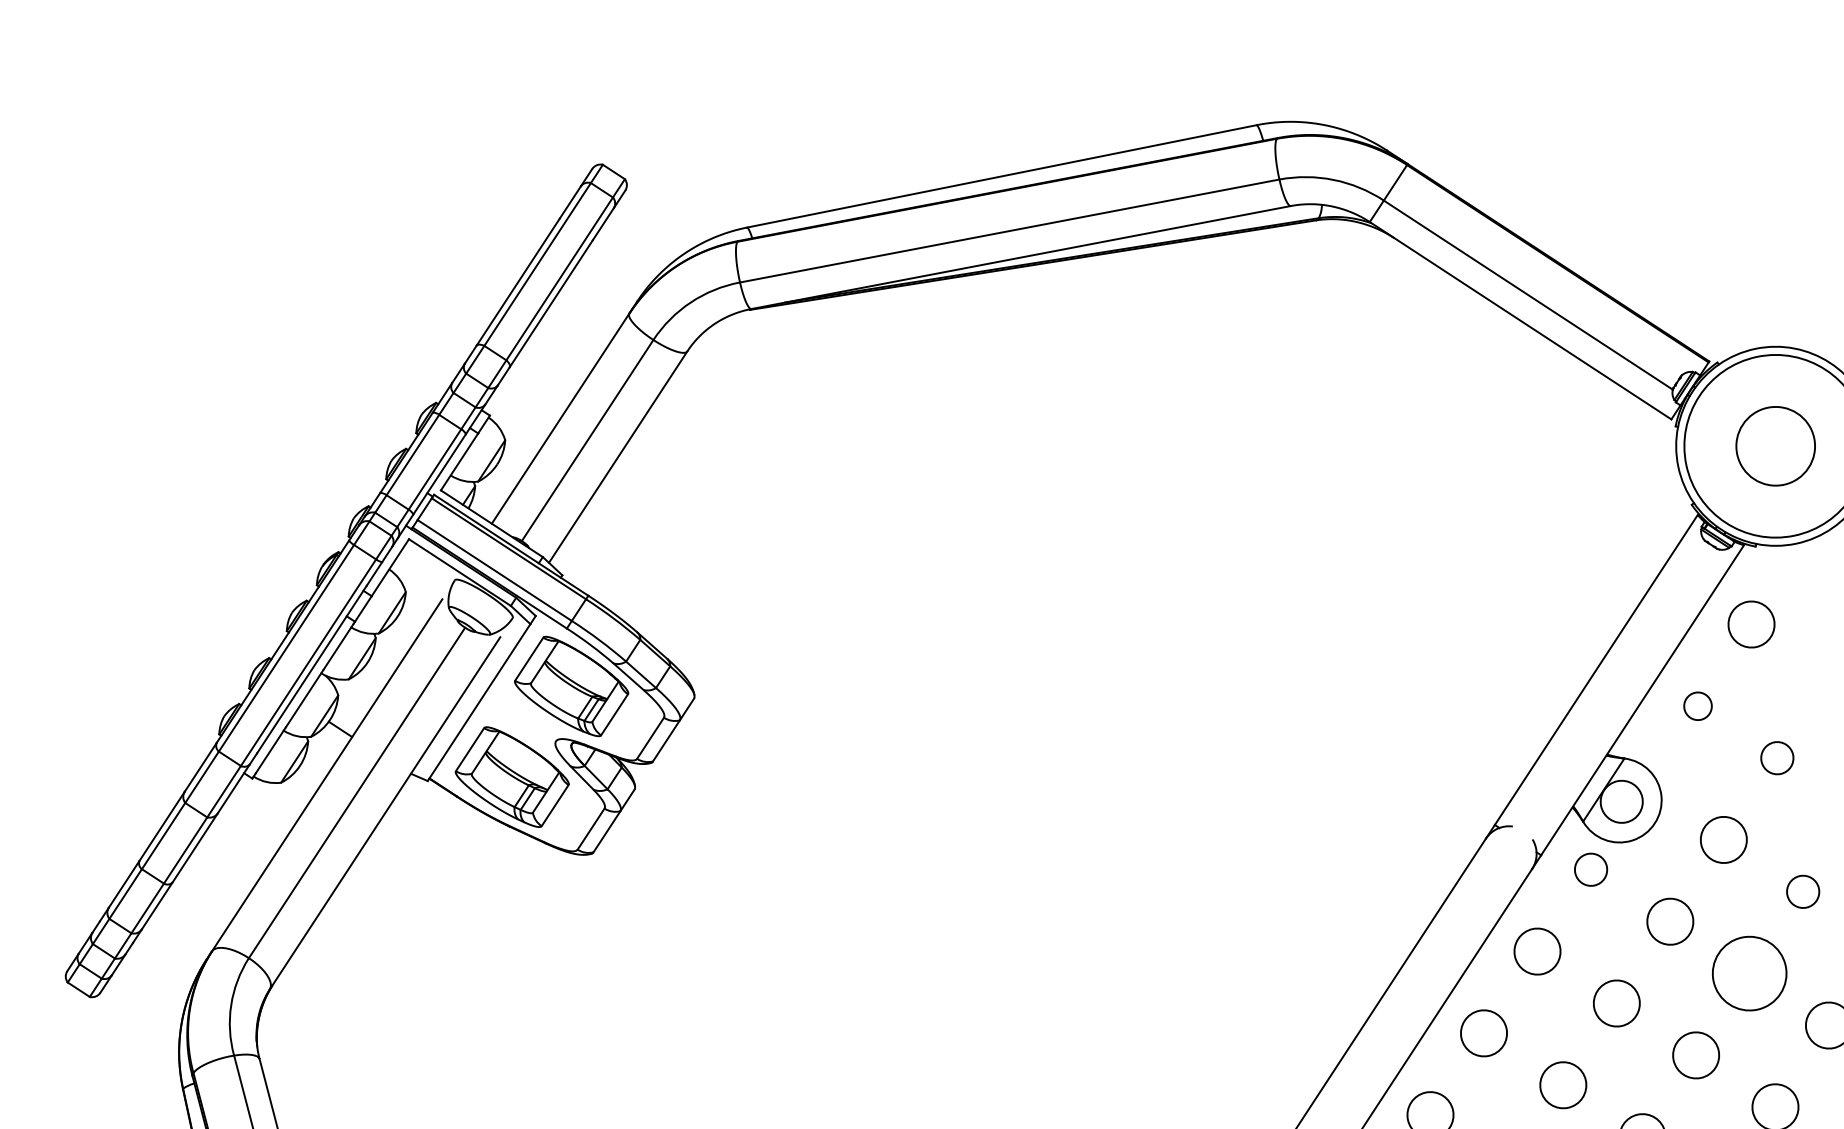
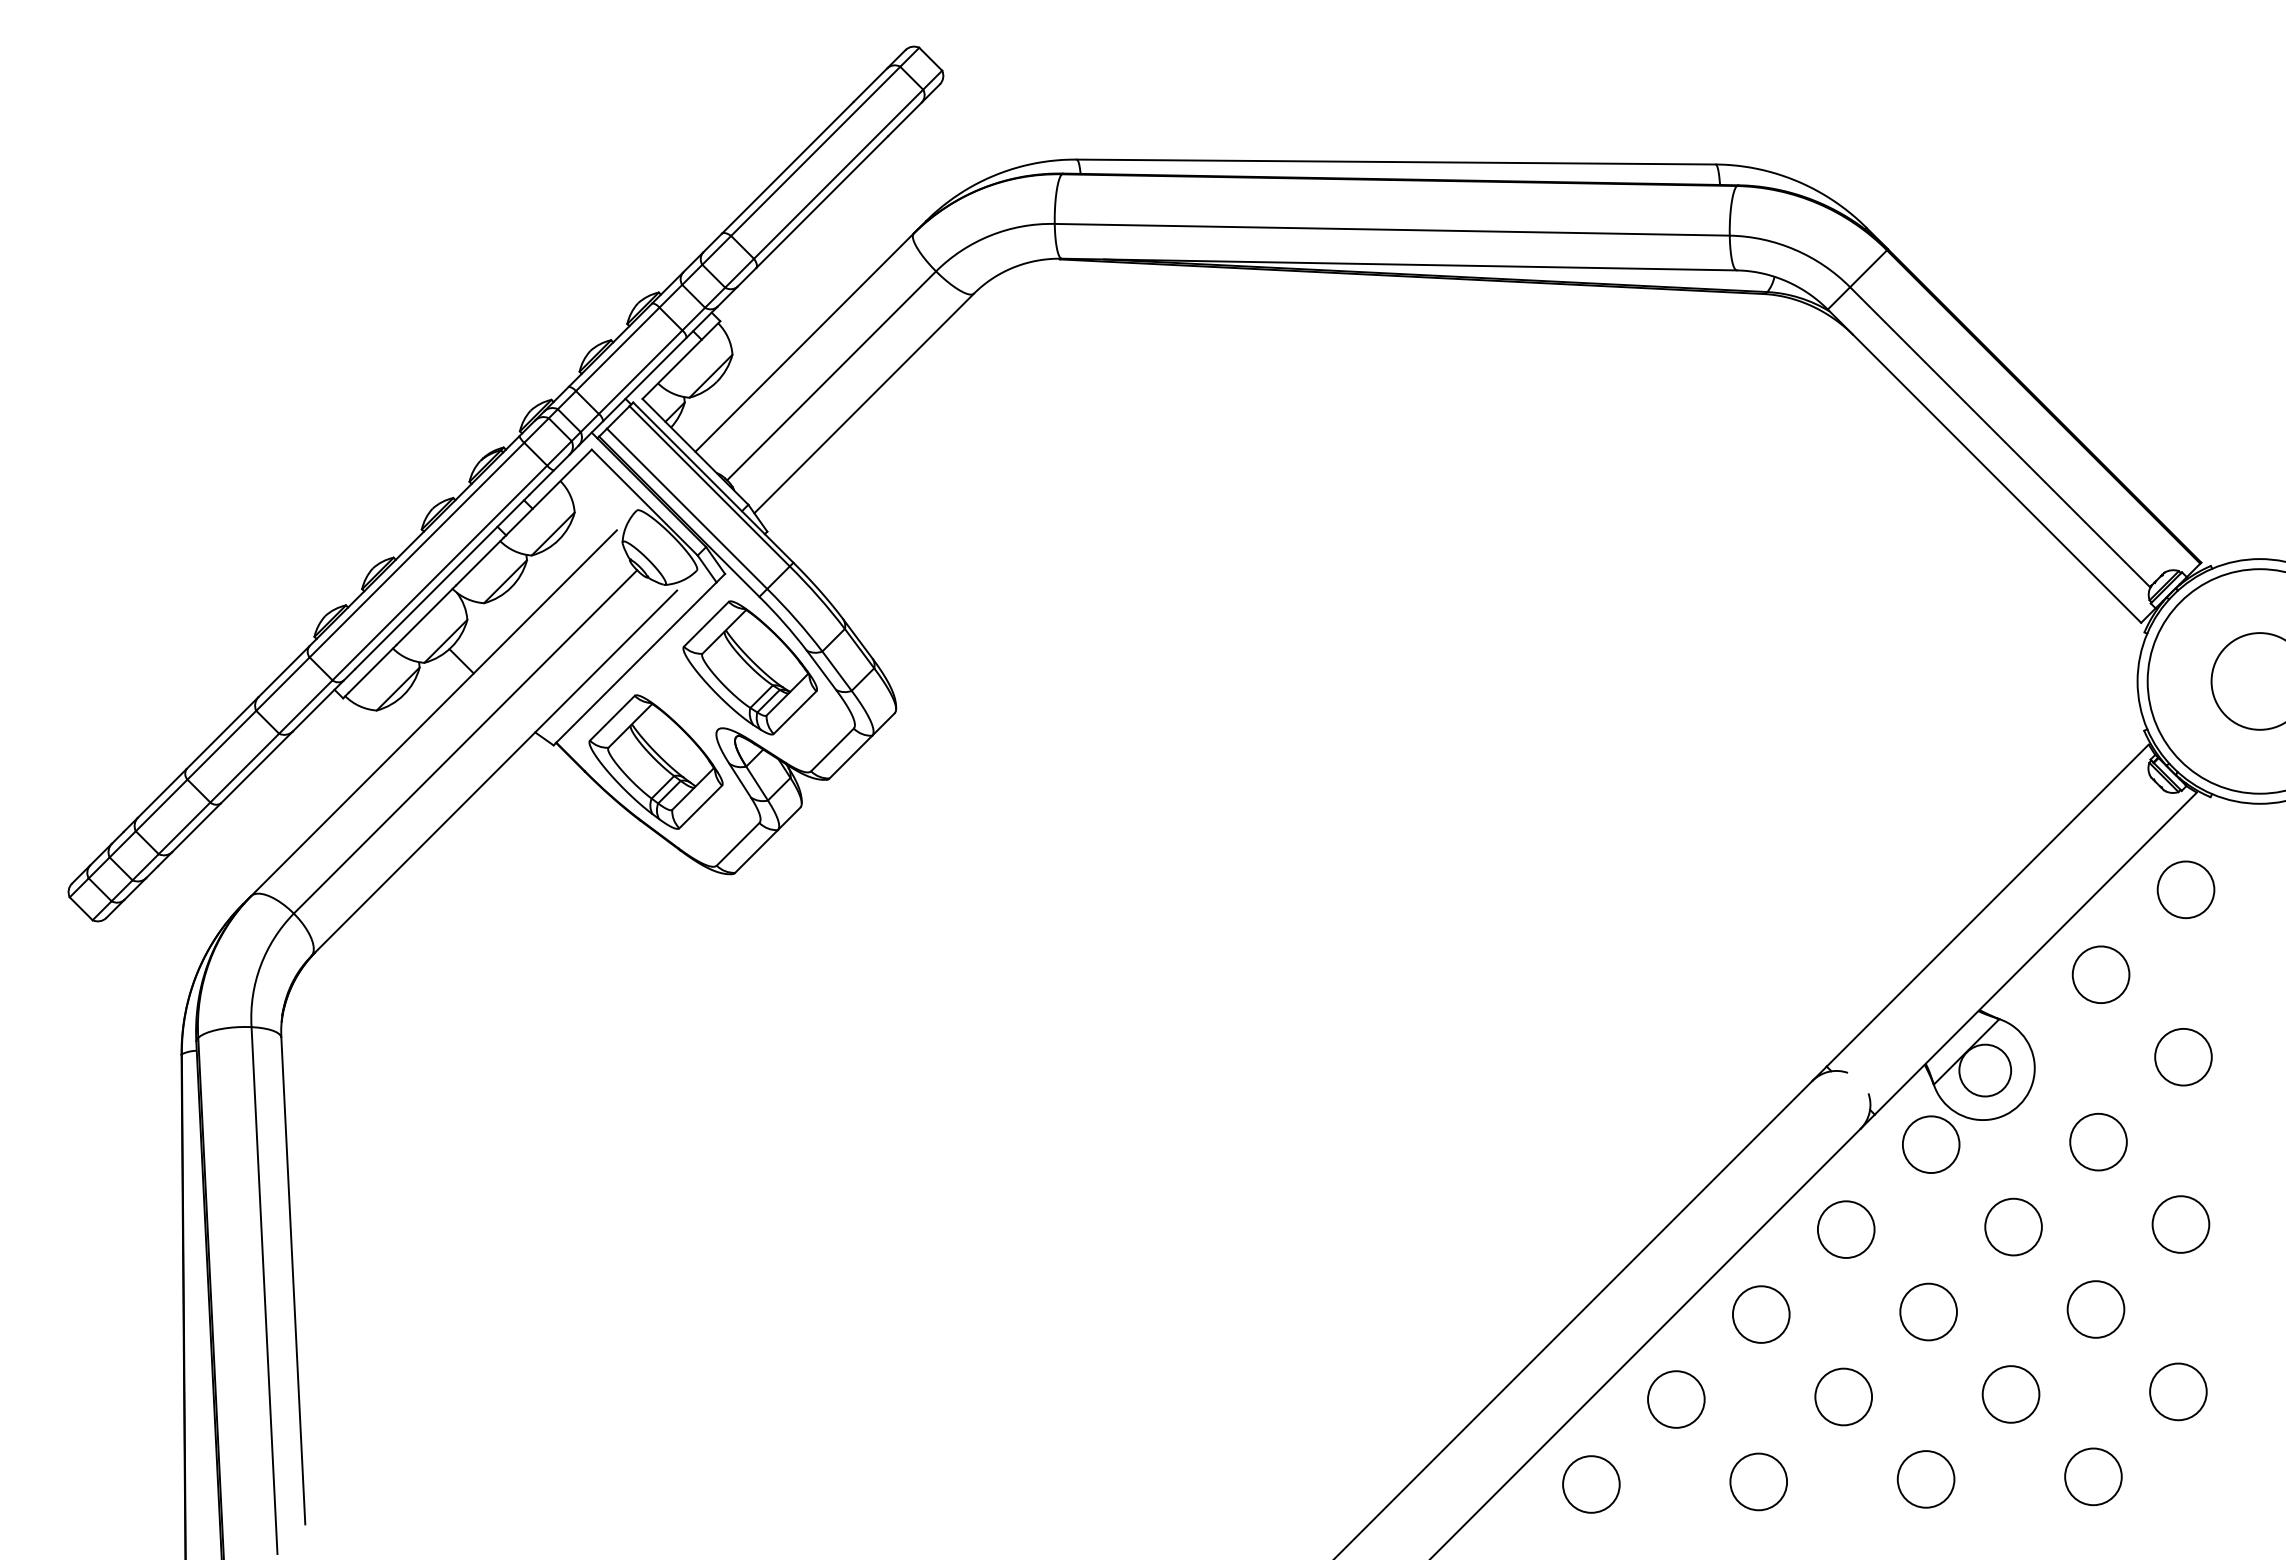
circle: (1697, 706) -> (2100, 974), size x1.67
circle: (1777, 757) -> (2183, 1056), size x1.43
circle: (1591, 869) -> (1931, 1144), size x1.43
circle: (1802, 891) -> (2180, 1224), size x1.43
circle: (1749, 973) -> (2095, 1309), size x0.62

